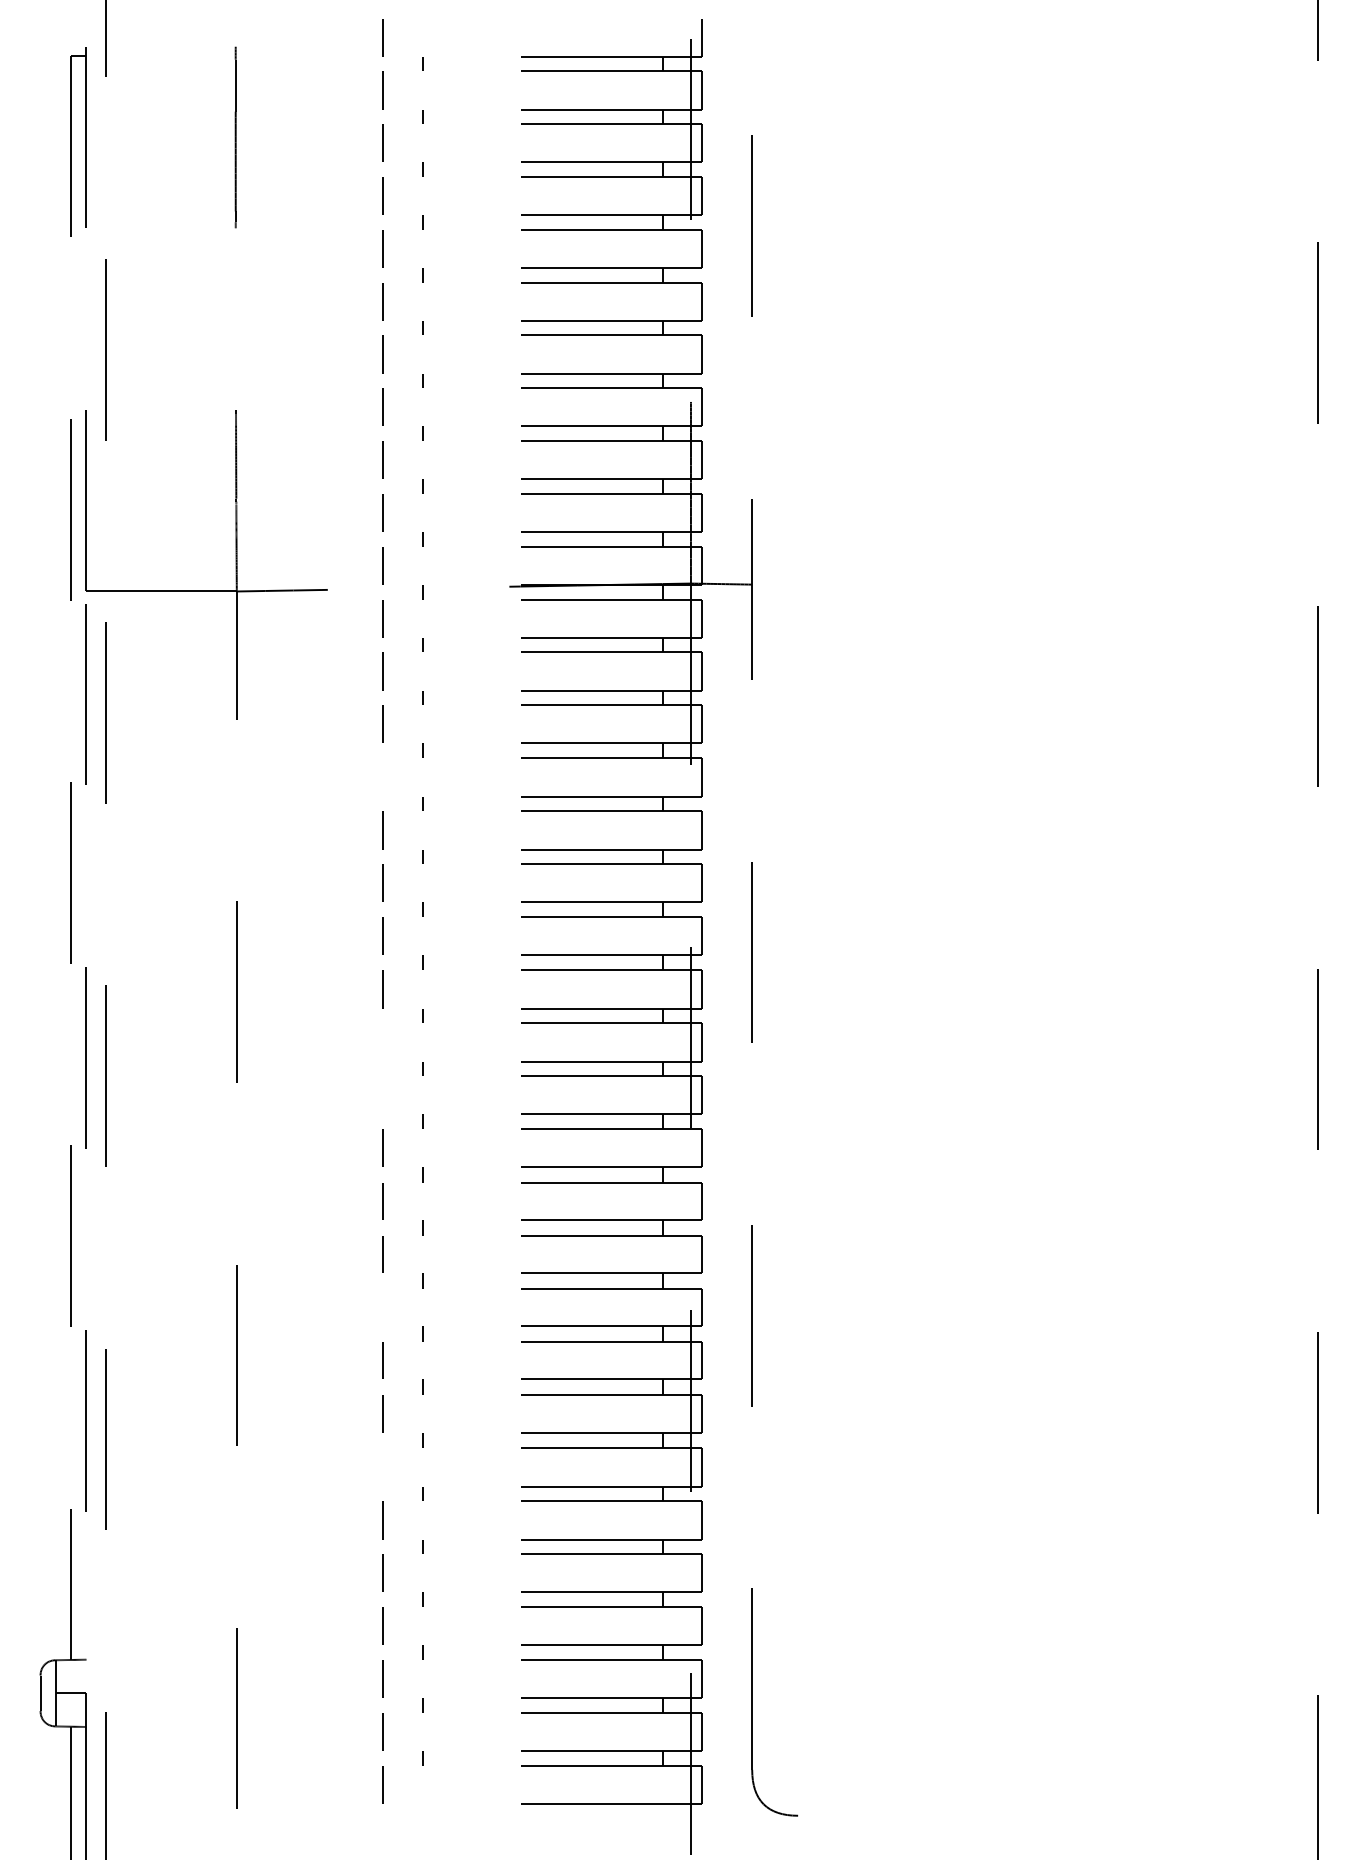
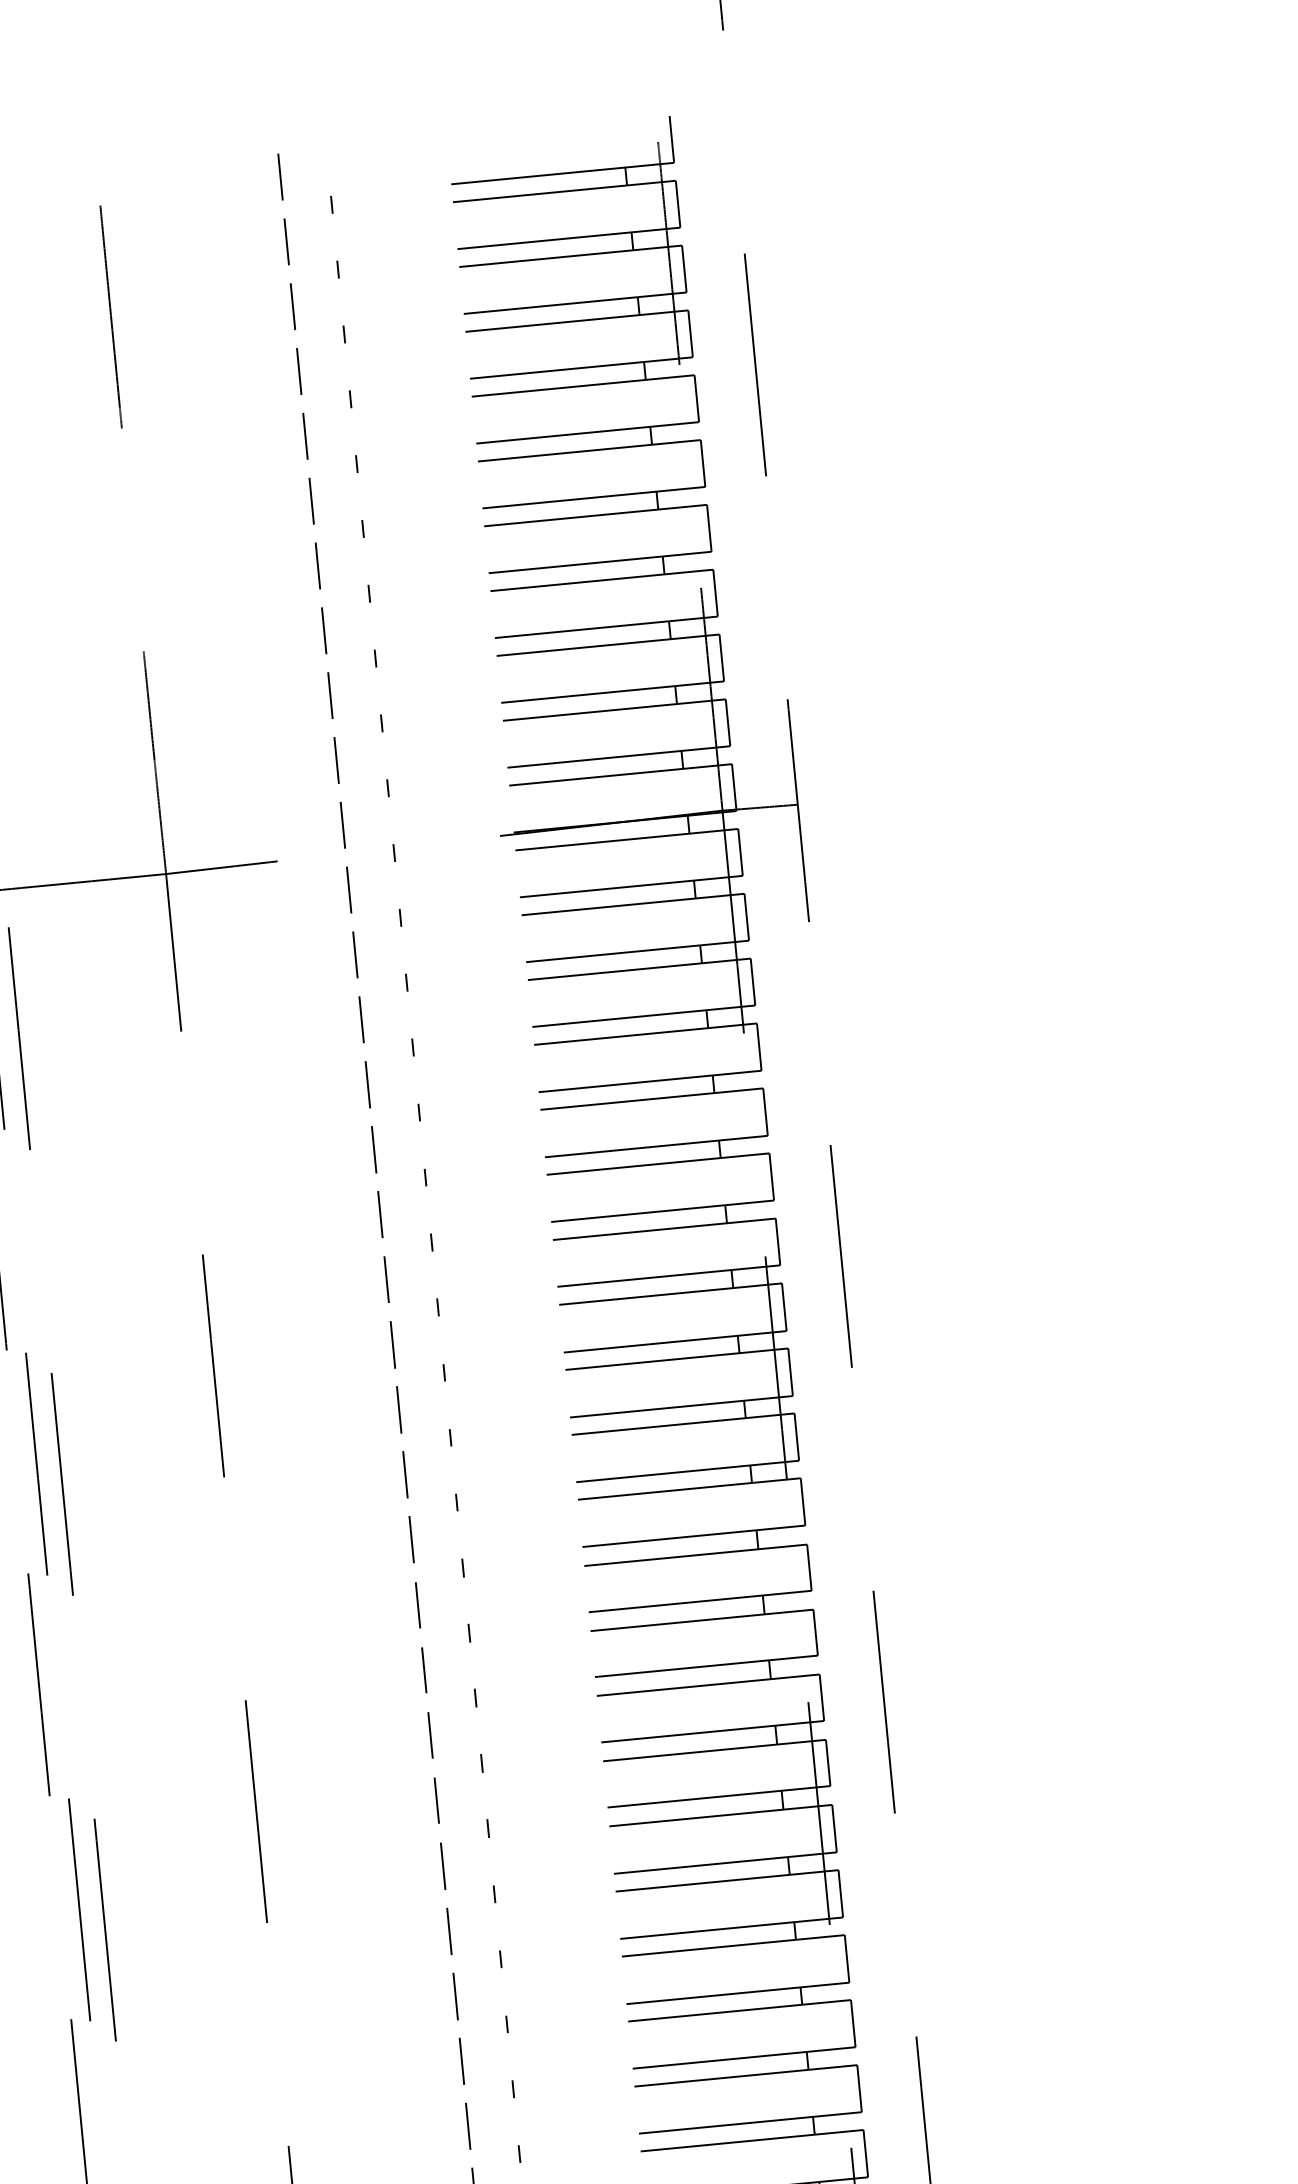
line: (383, 777) -> (368, 1085), added
line: (383, 1041) -> (399, 1408), added
line: (383, 1094) -> (405, 1474), added
line: (383, 1307) -> (430, 1735), added
line: (383, 1466) -> (449, 1930), added

